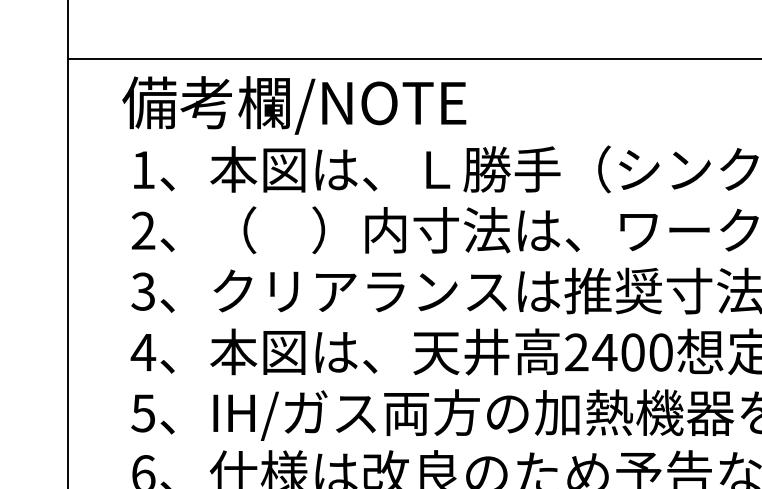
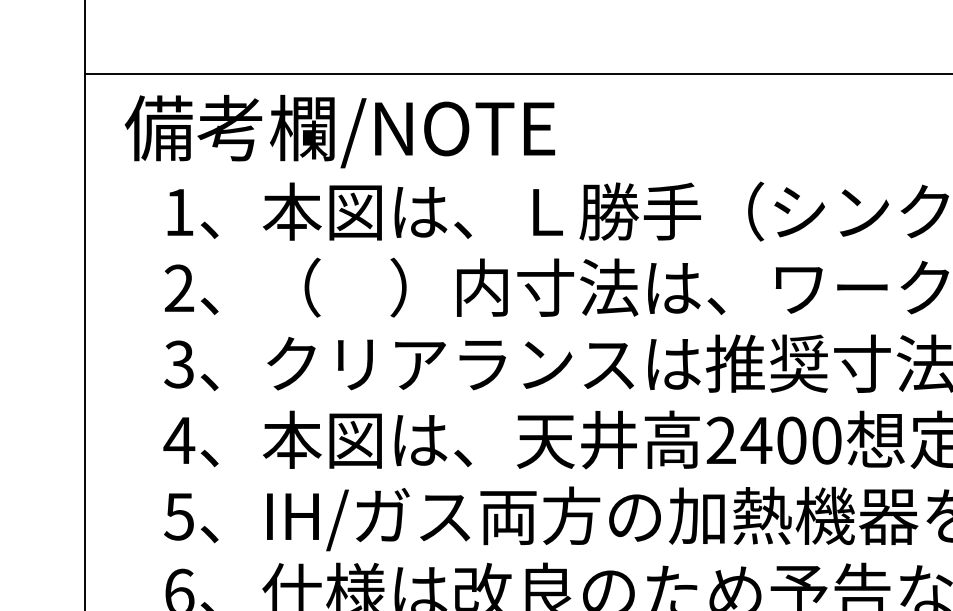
text: (293, 105) -> (339, 131), moved

